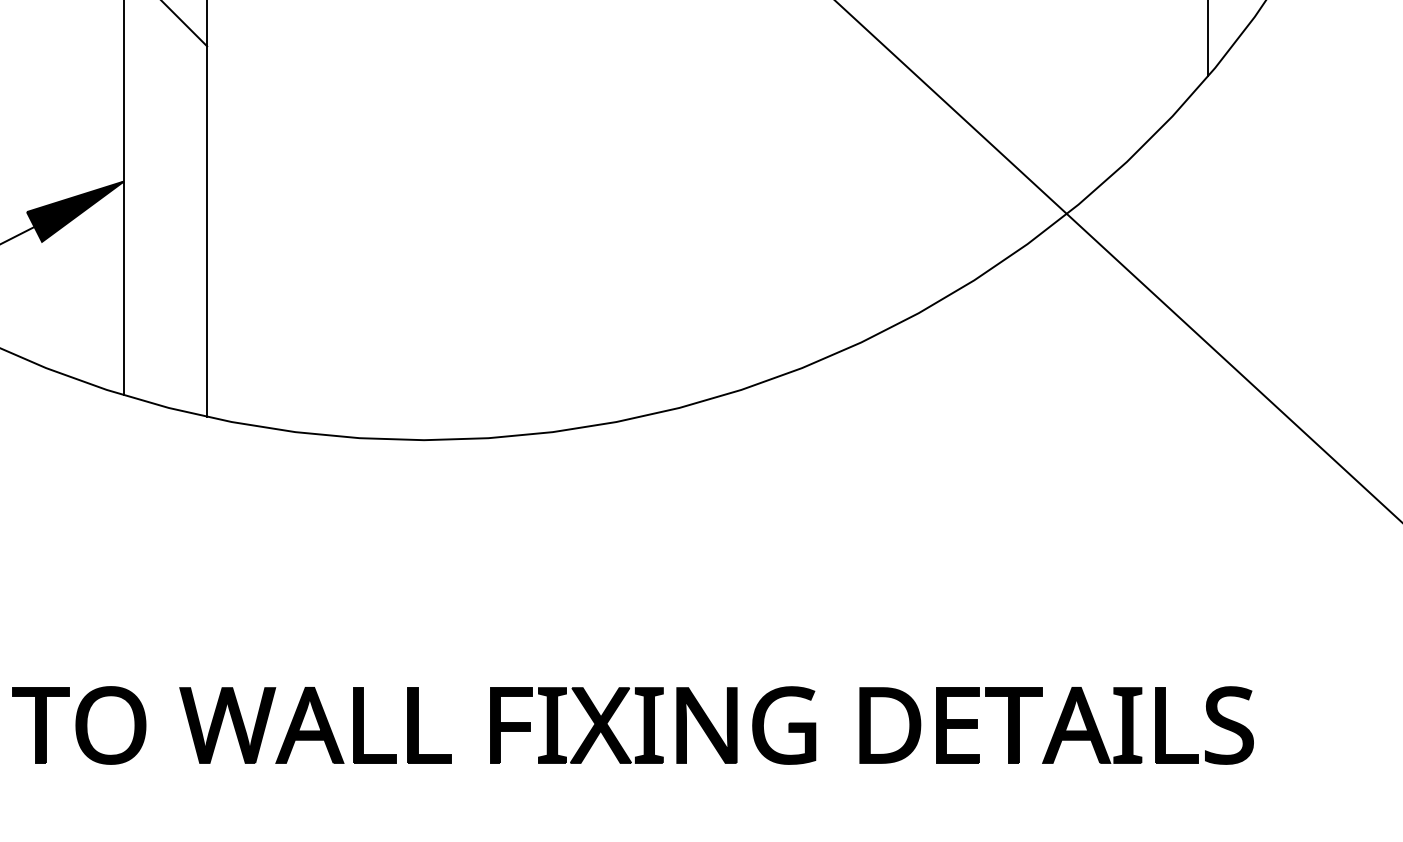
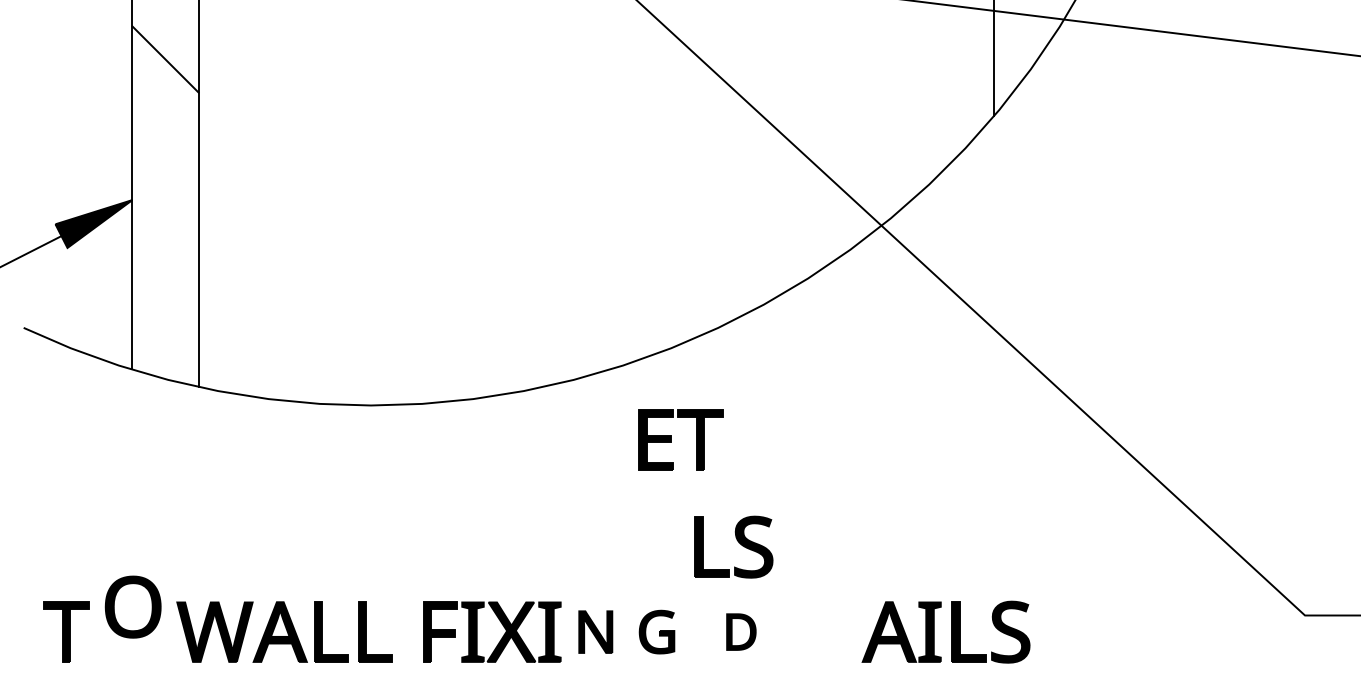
part: (885, 611) -> (737, 541), added
part: (110, 724) -> (132, 606), moved
part: (706, 724) -> (595, 631), size x0.7
part: (783, 724) -> (656, 631), size x0.7
part: (890, 724) -> (741, 631), size x0.6
part: (977, 724) -> (671, 439), moved

